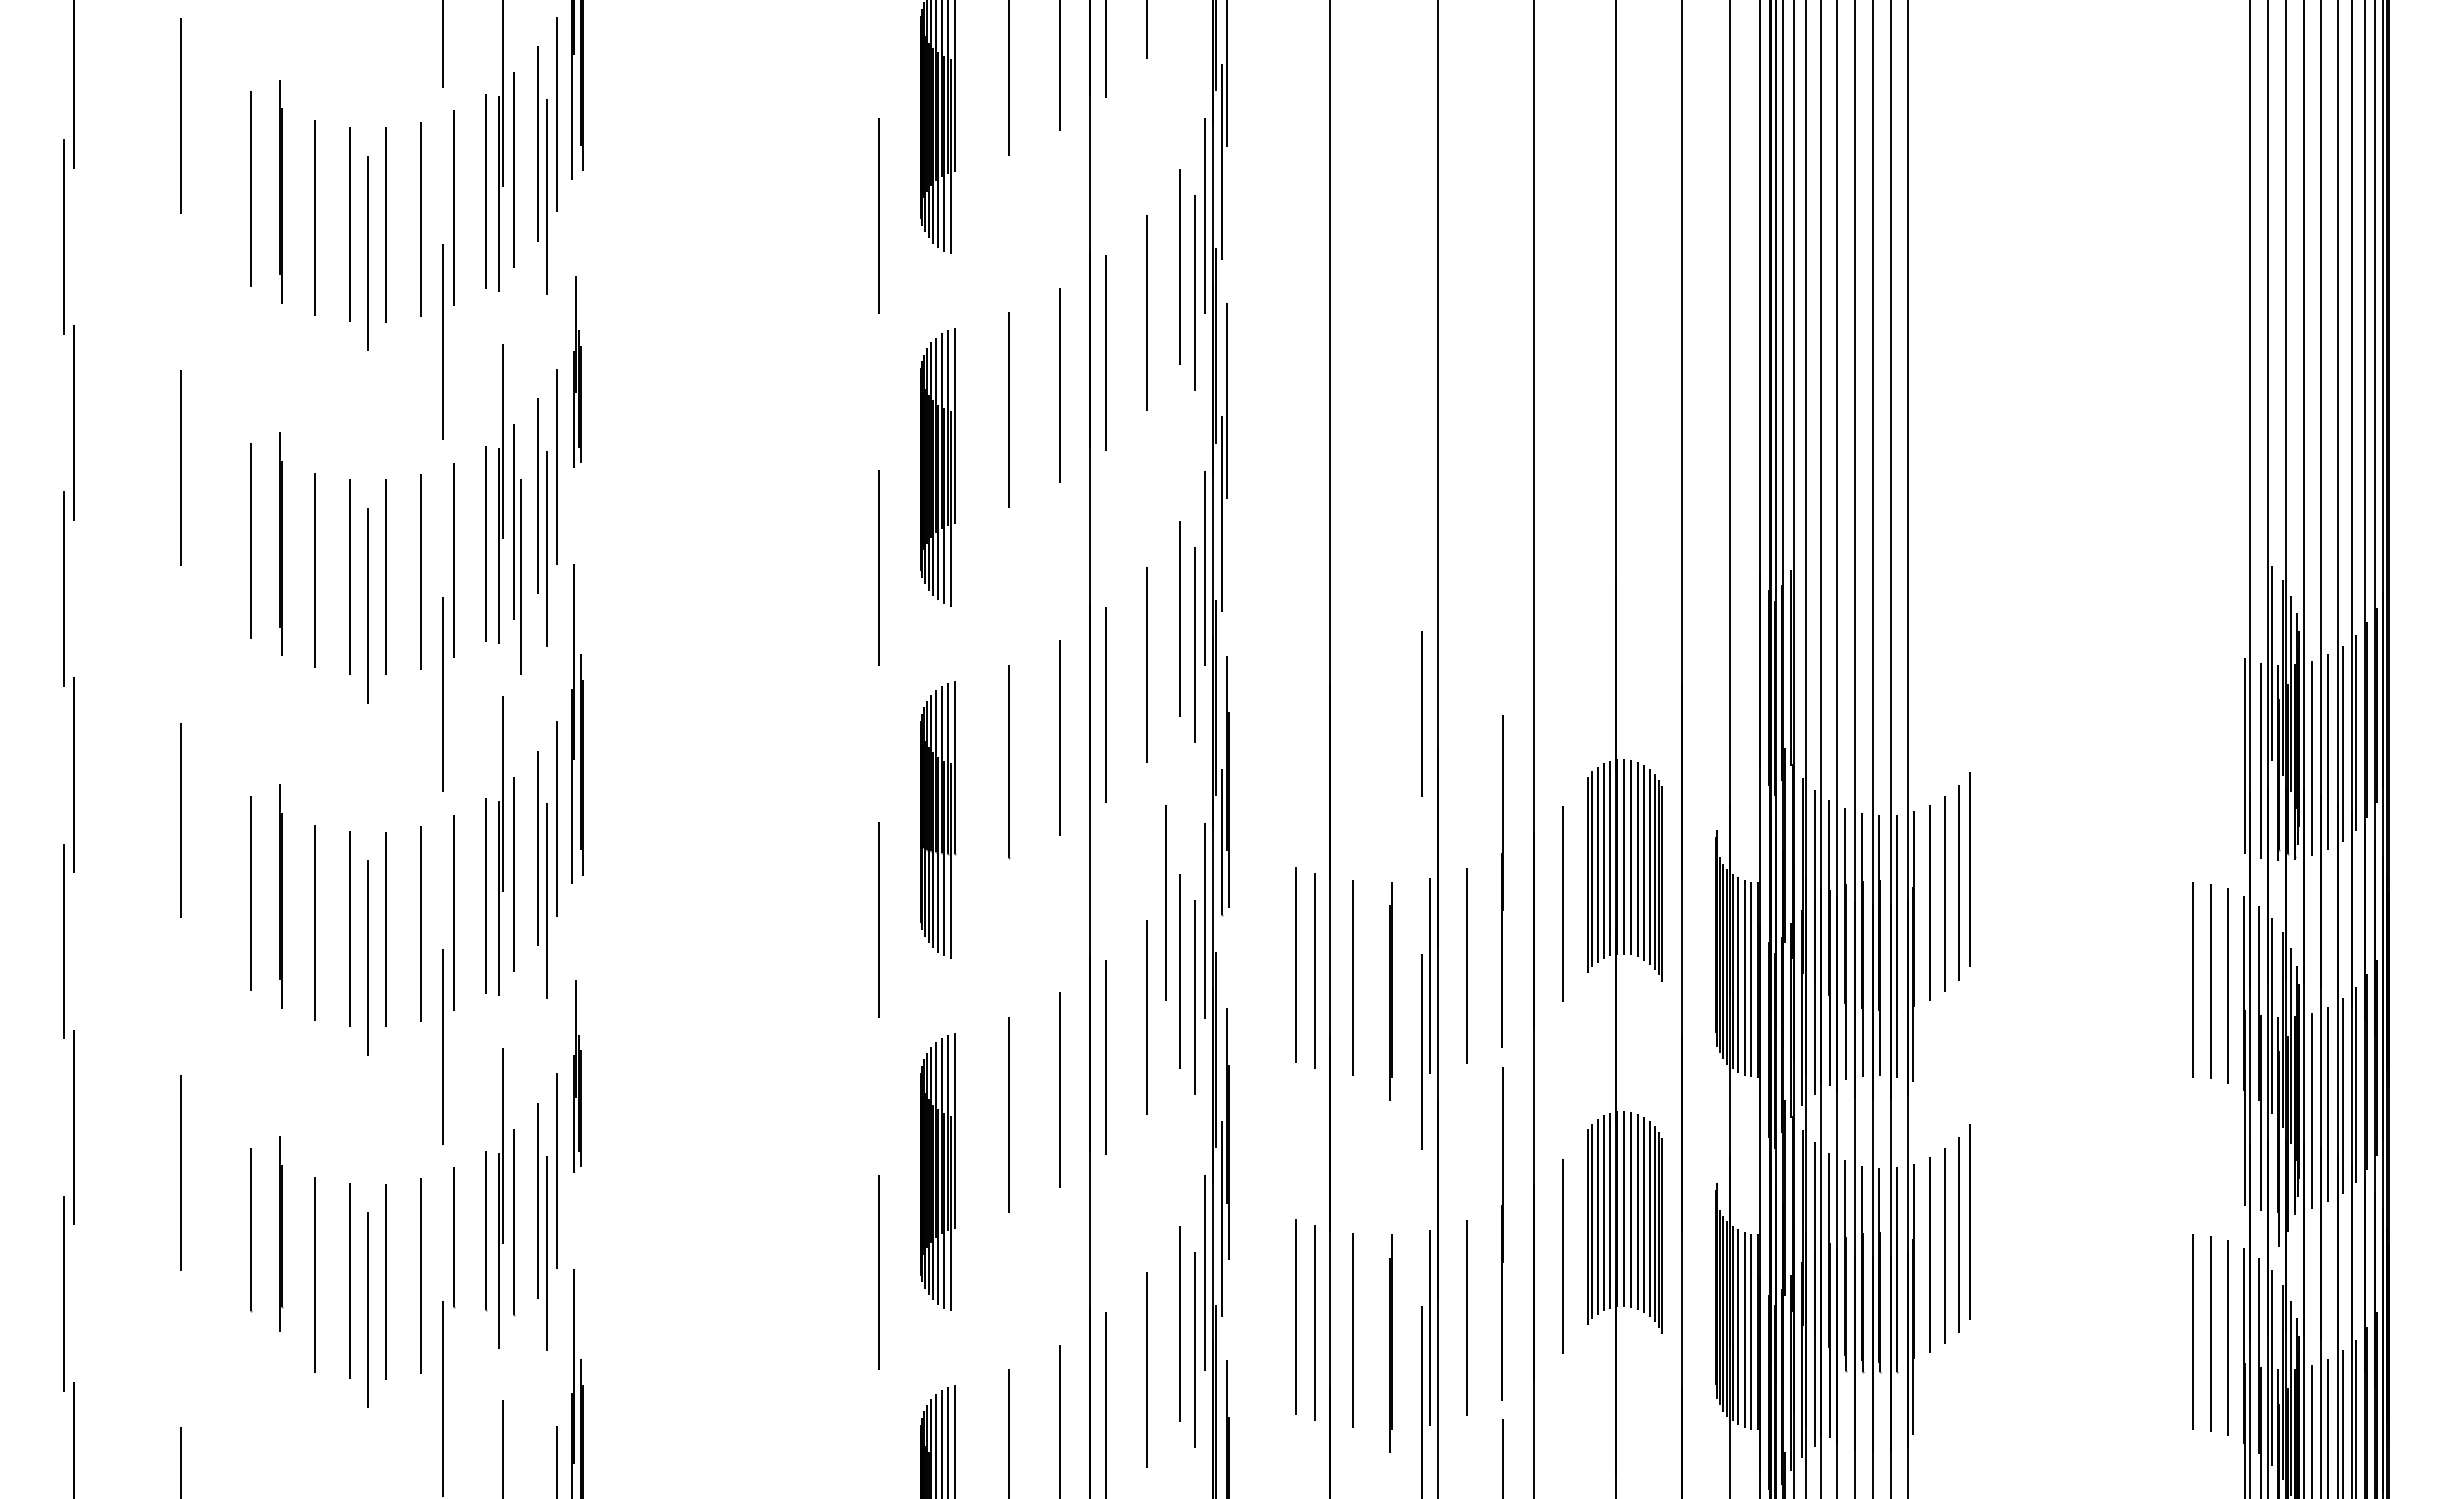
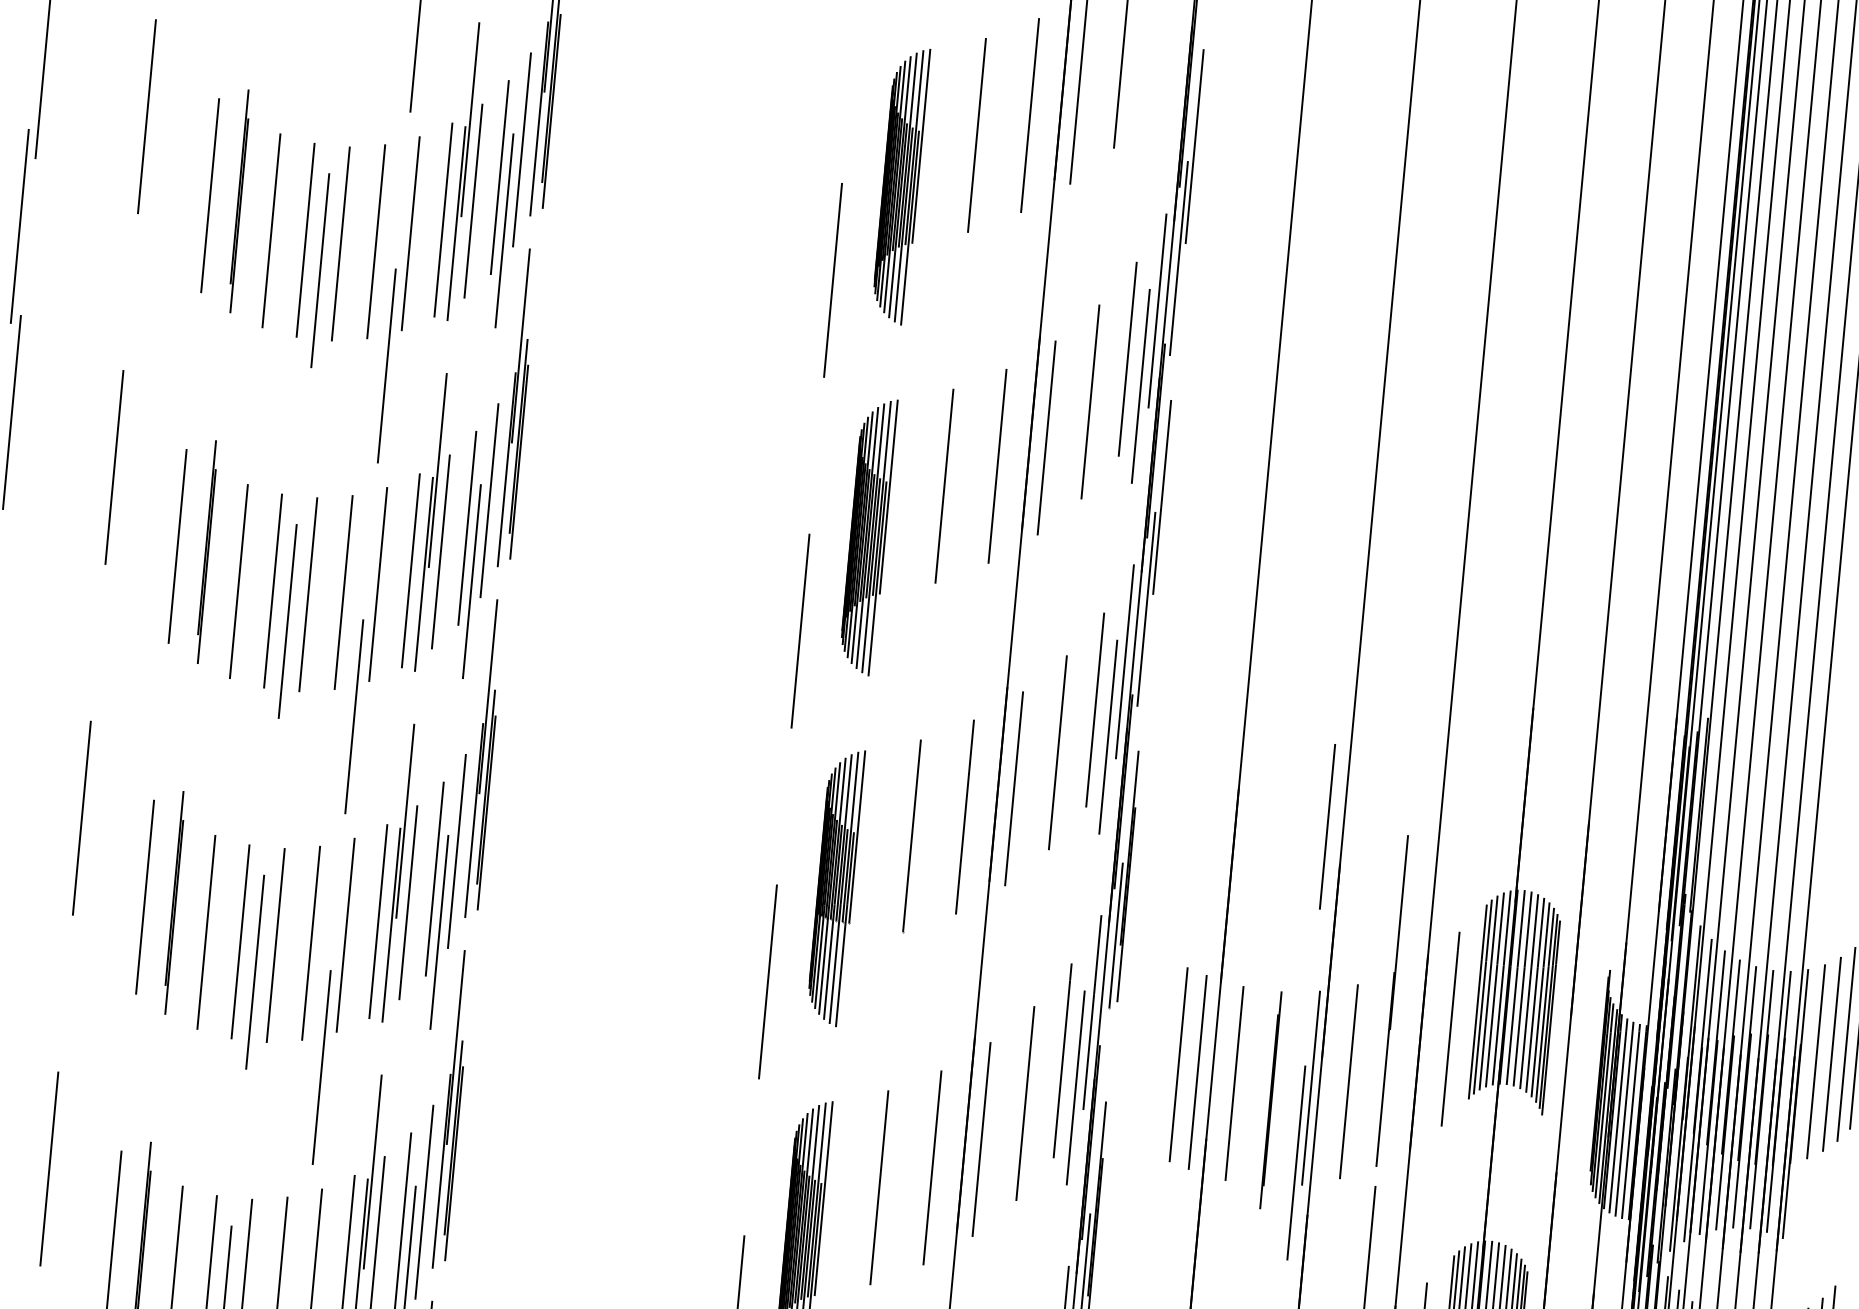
part: (577, 371) -> (518, 407), size x1.67
line: (520, 576) -> (442, 606), removed
line: (1165, 902) -> (1054, 990), removed
part: (577, 1076) -> (453, 1109), size x1.67

